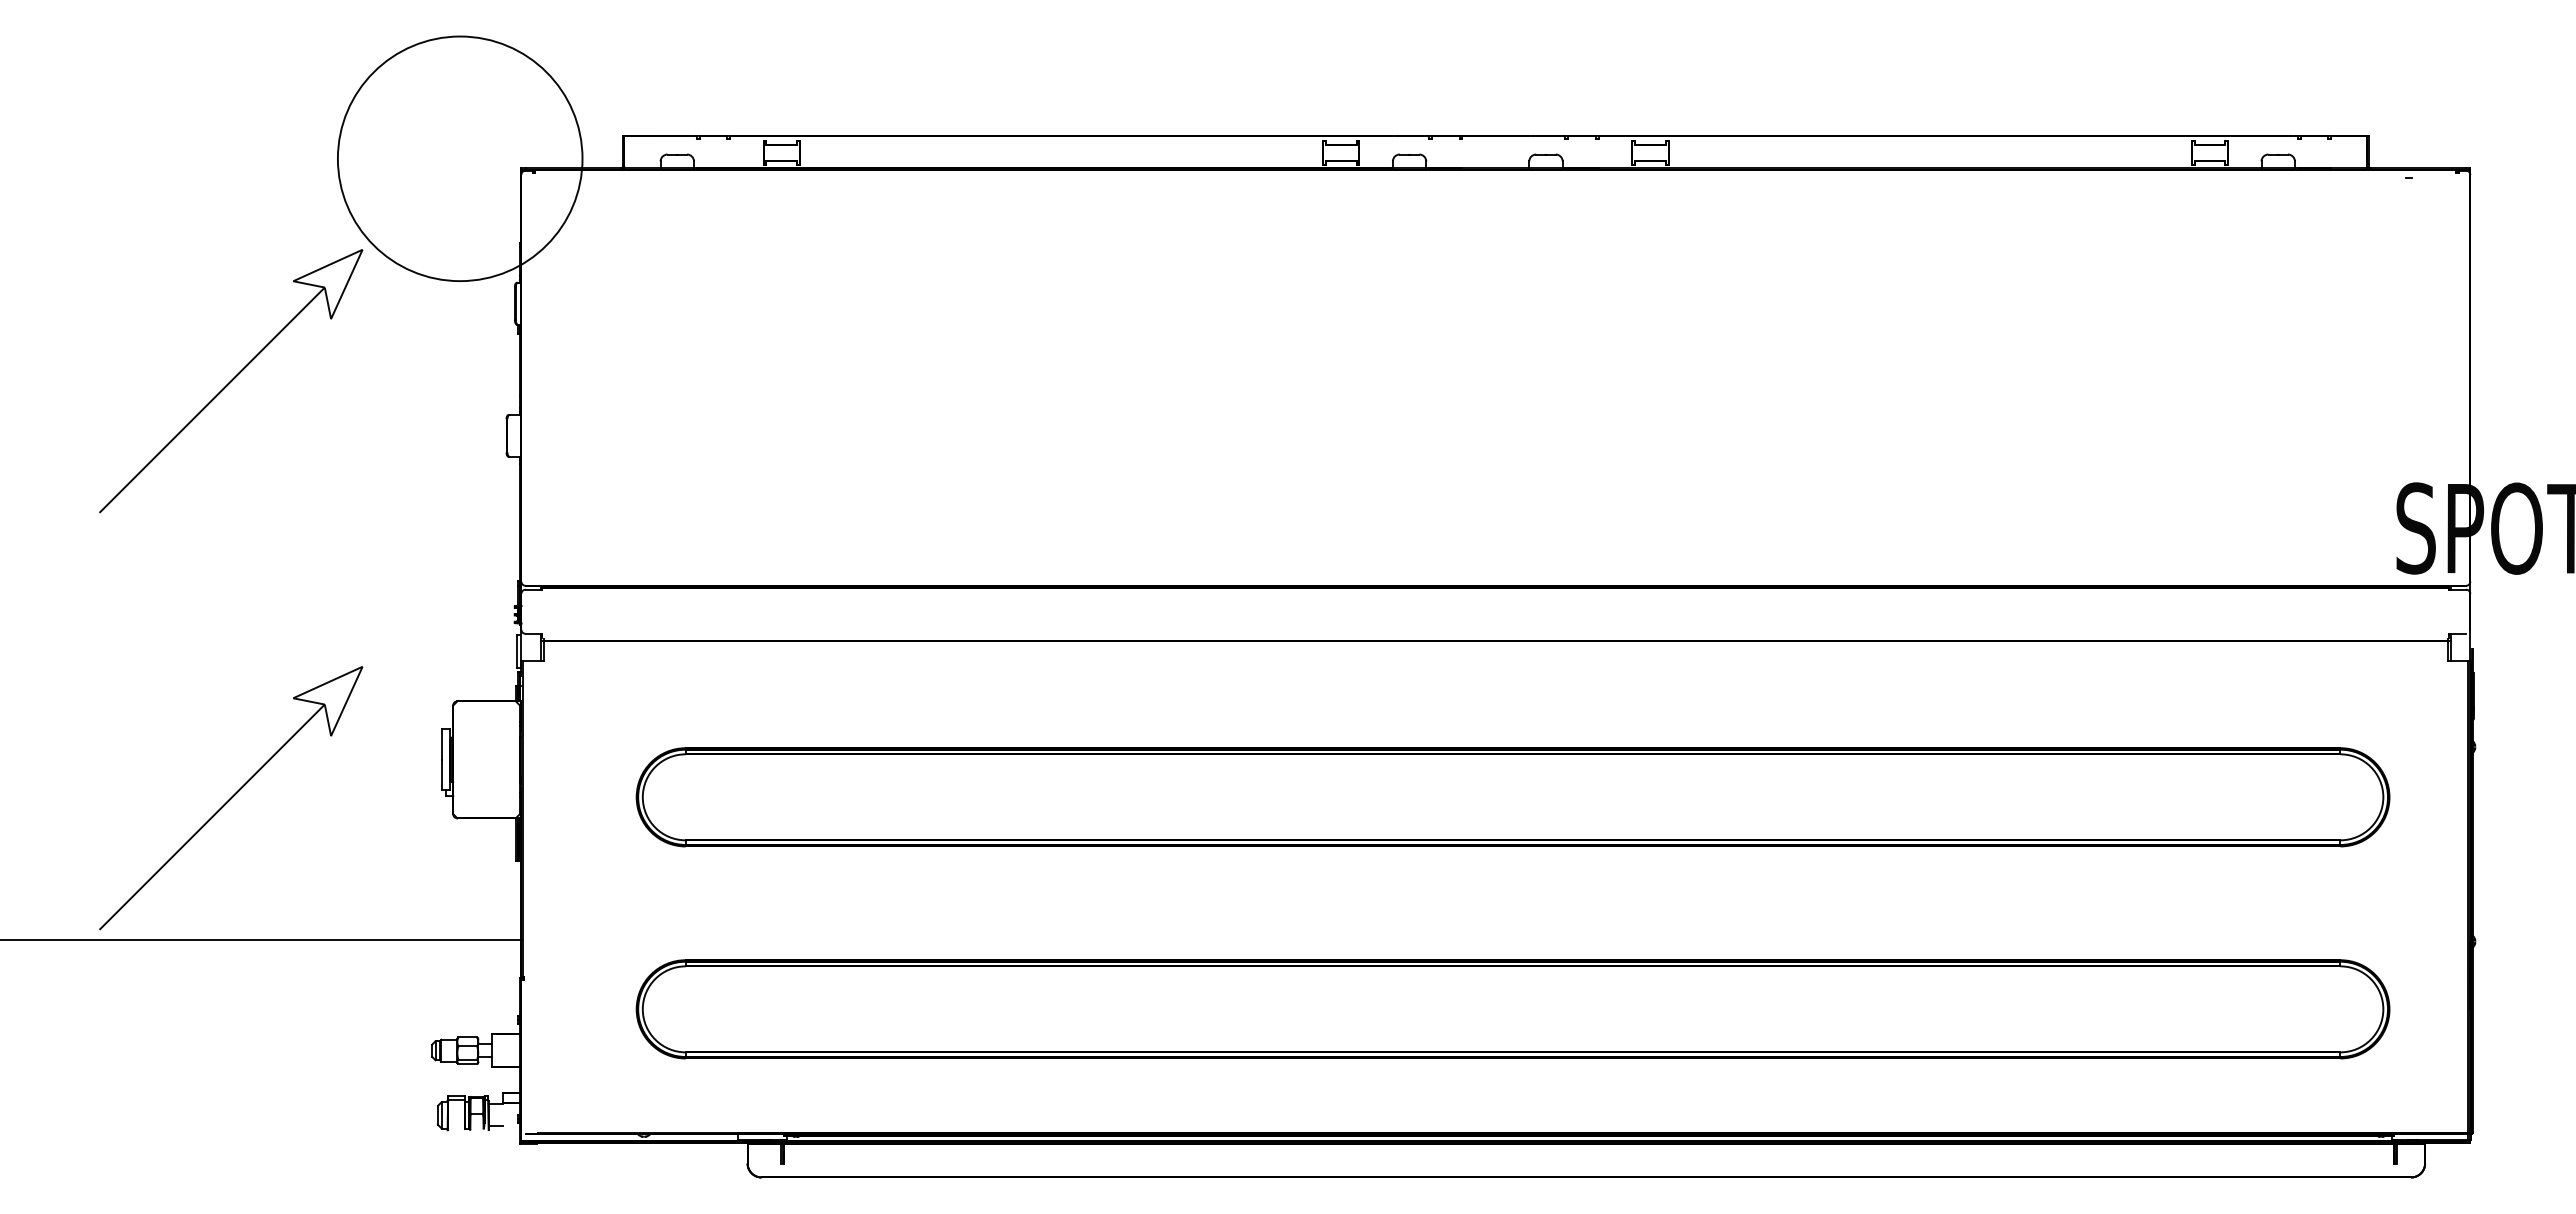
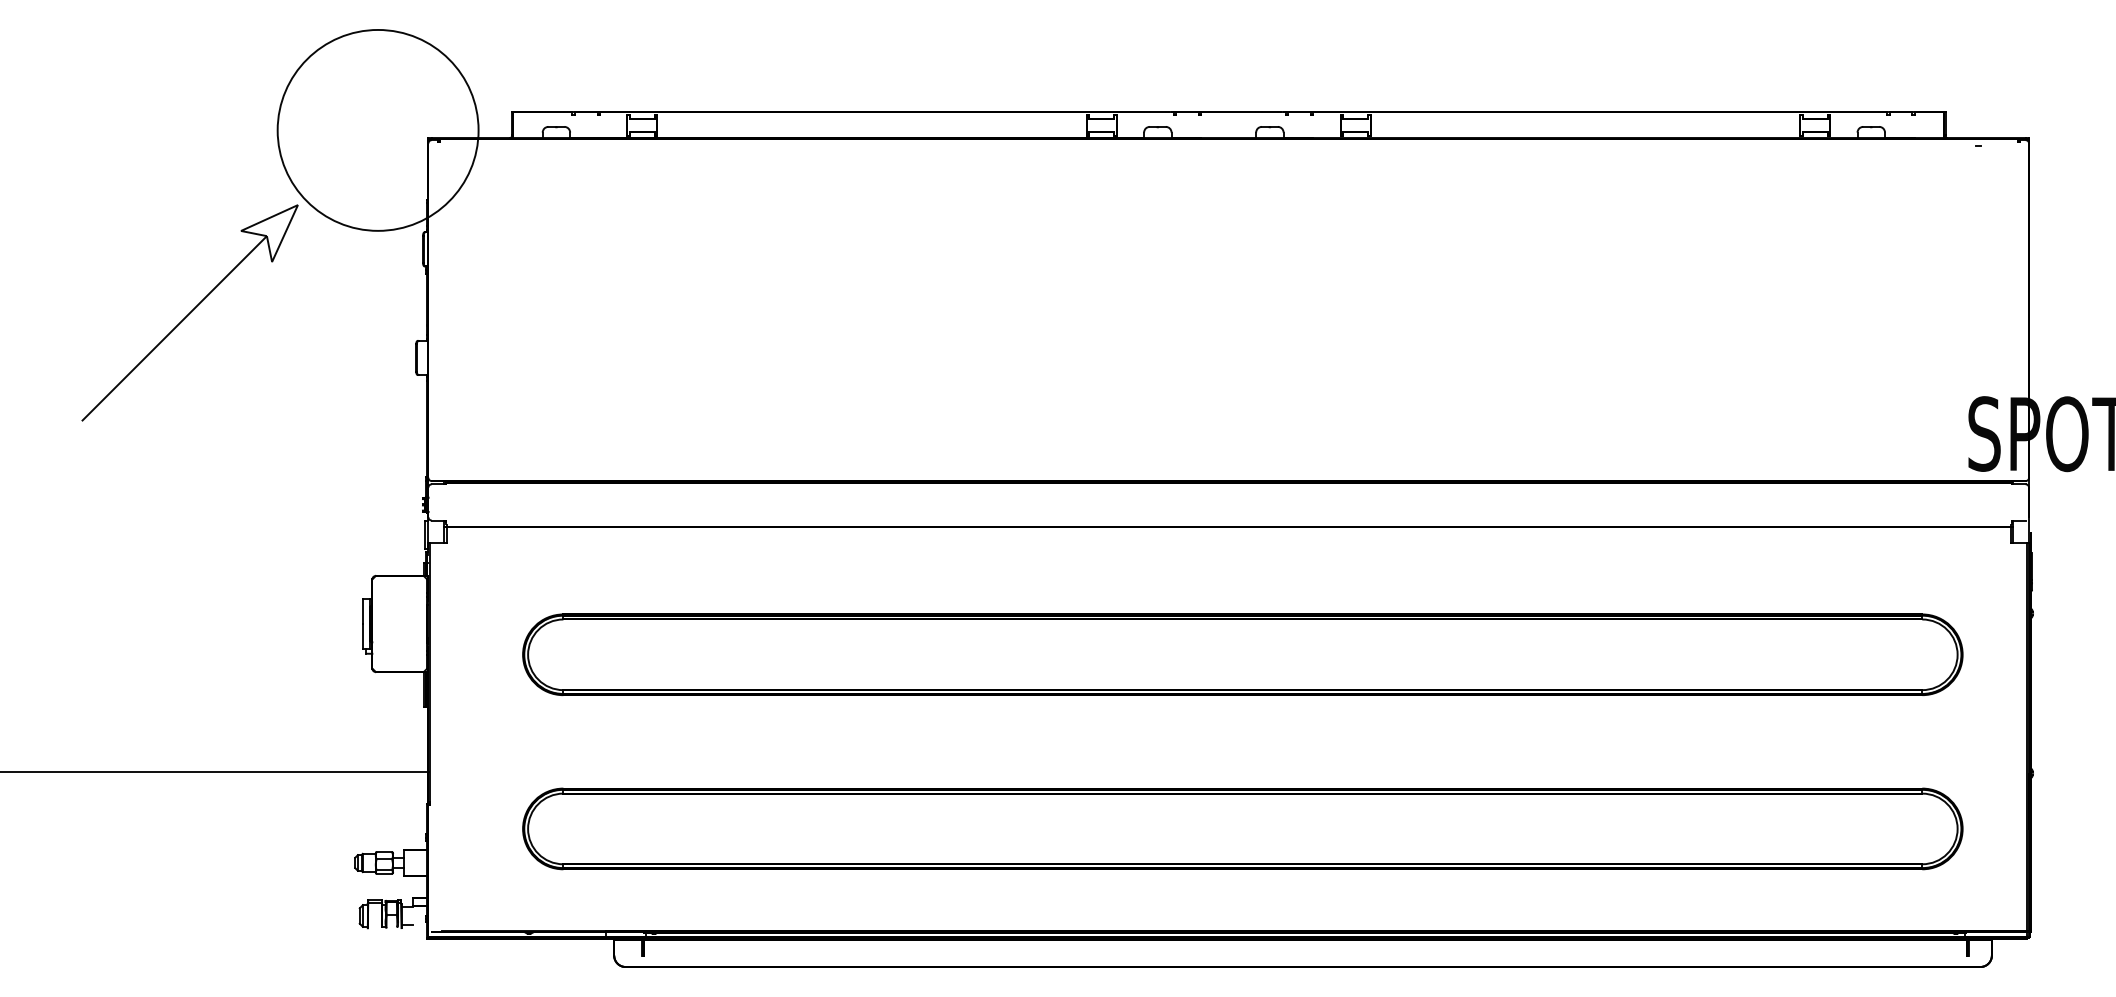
part: (231, 798) -> (190, 655), removed

